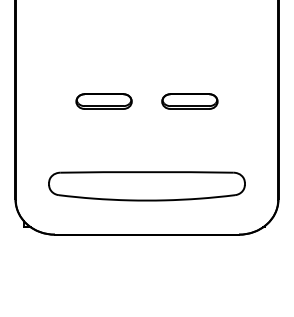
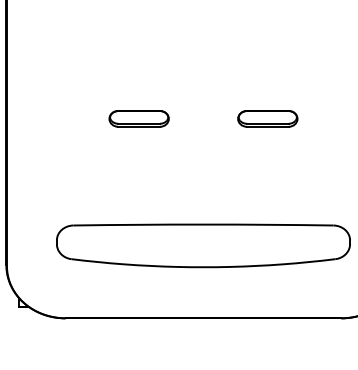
part: (103, 101) -> (138, 118), size x0.71
part: (189, 101) -> (267, 118), size x0.71

